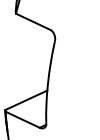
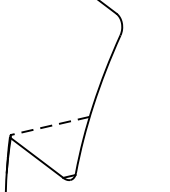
line: (25, 100) -> (48, 125), solid -> dashed

